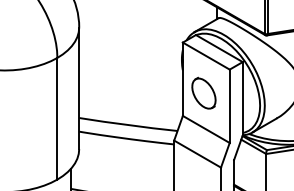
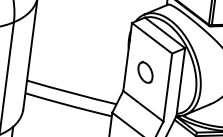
part: (203, 92) -> (145, 71), size x0.7

